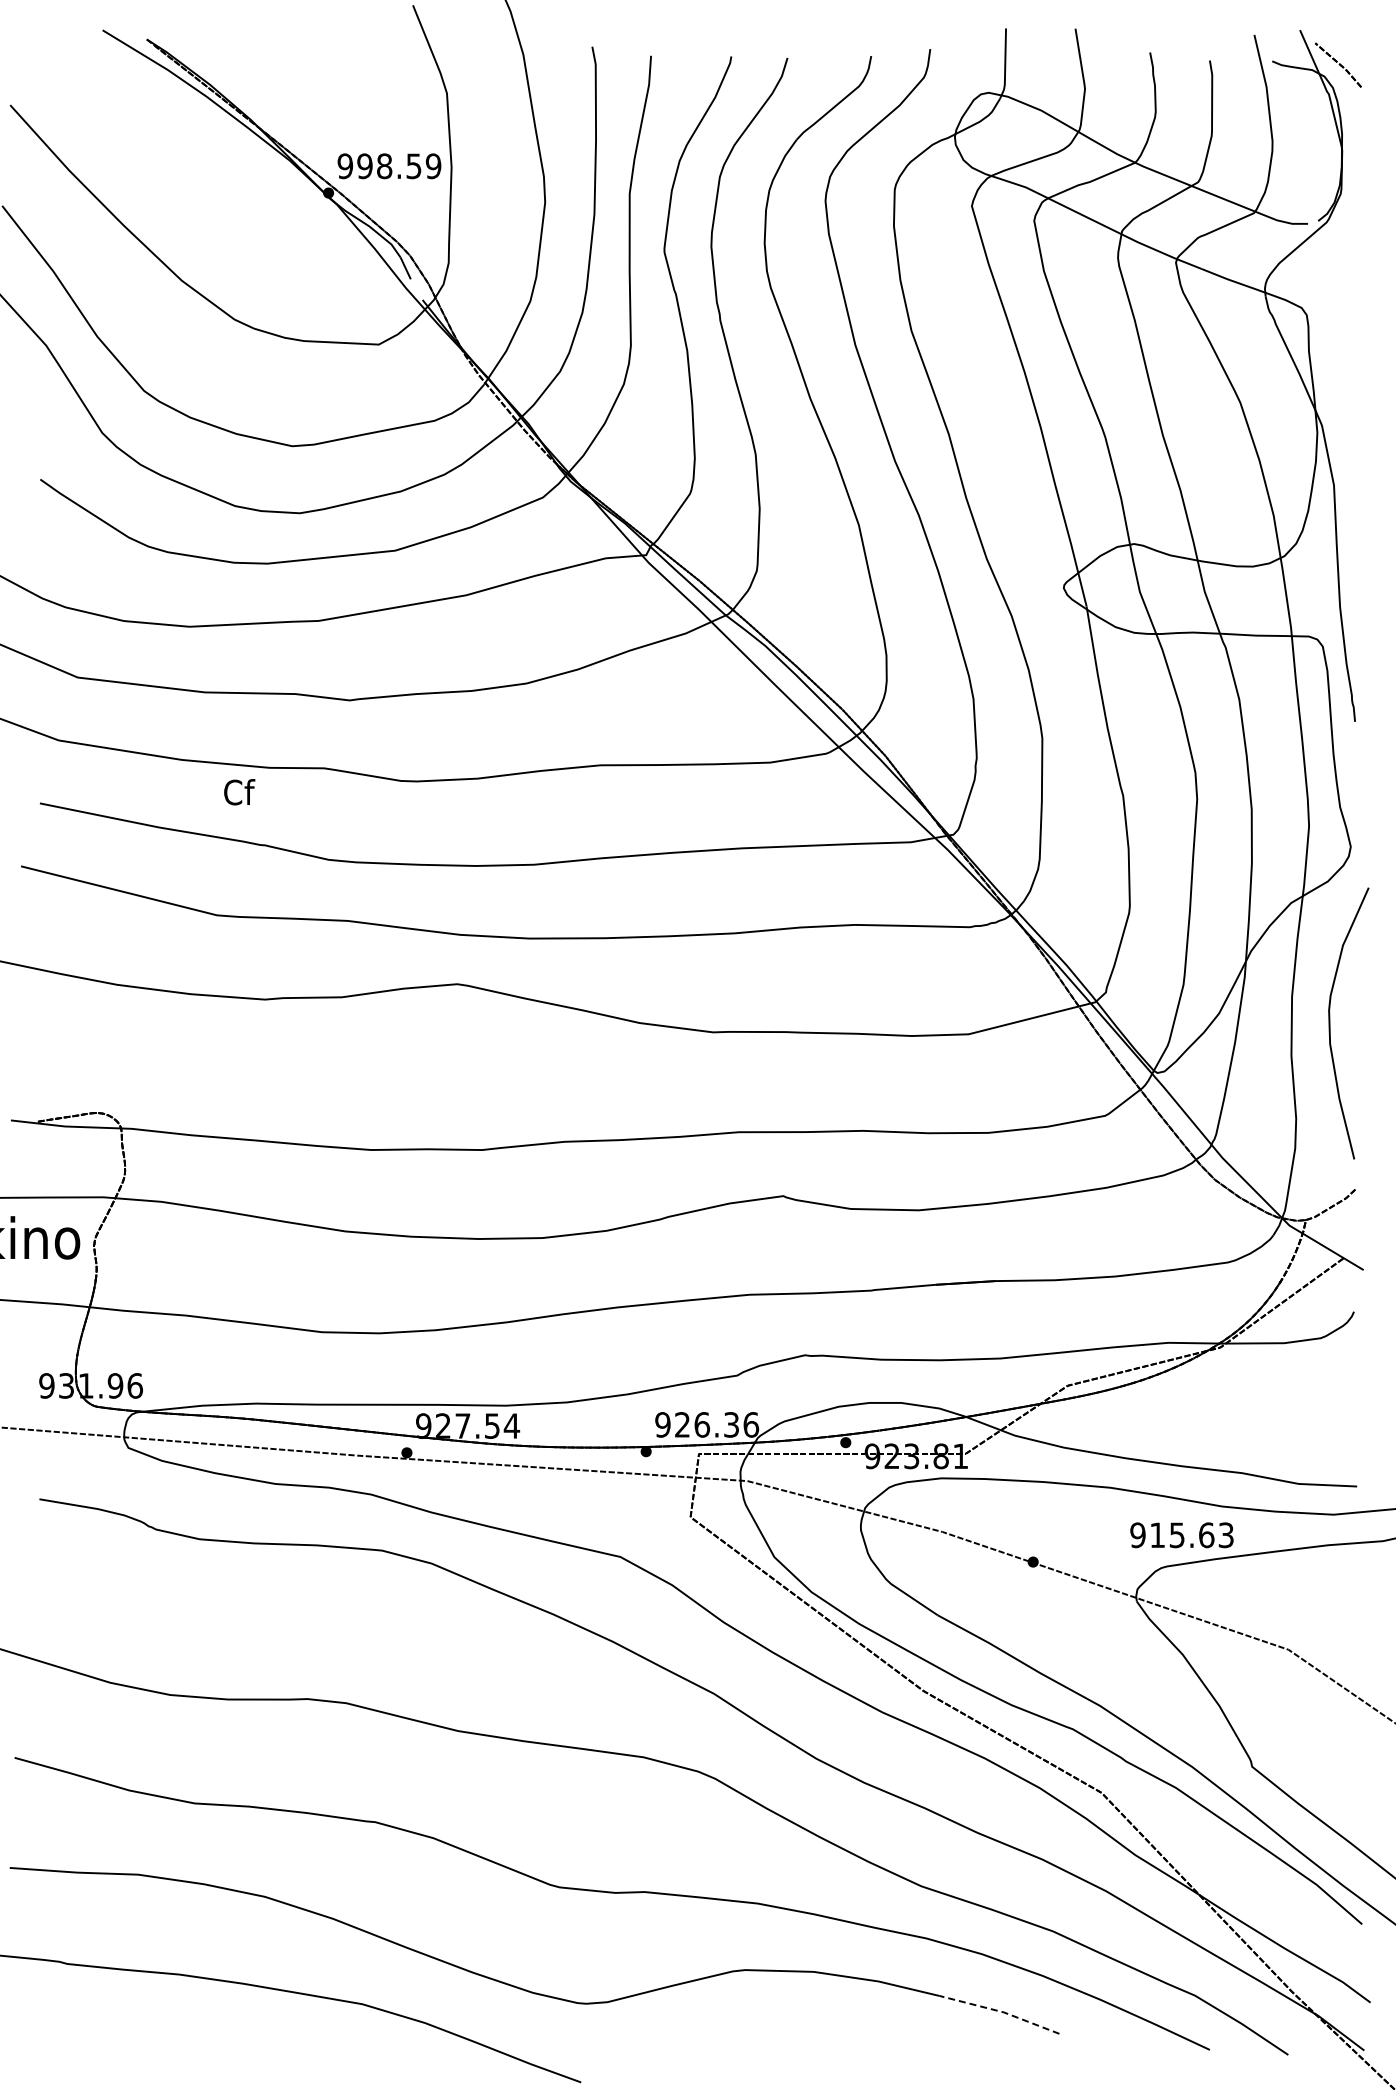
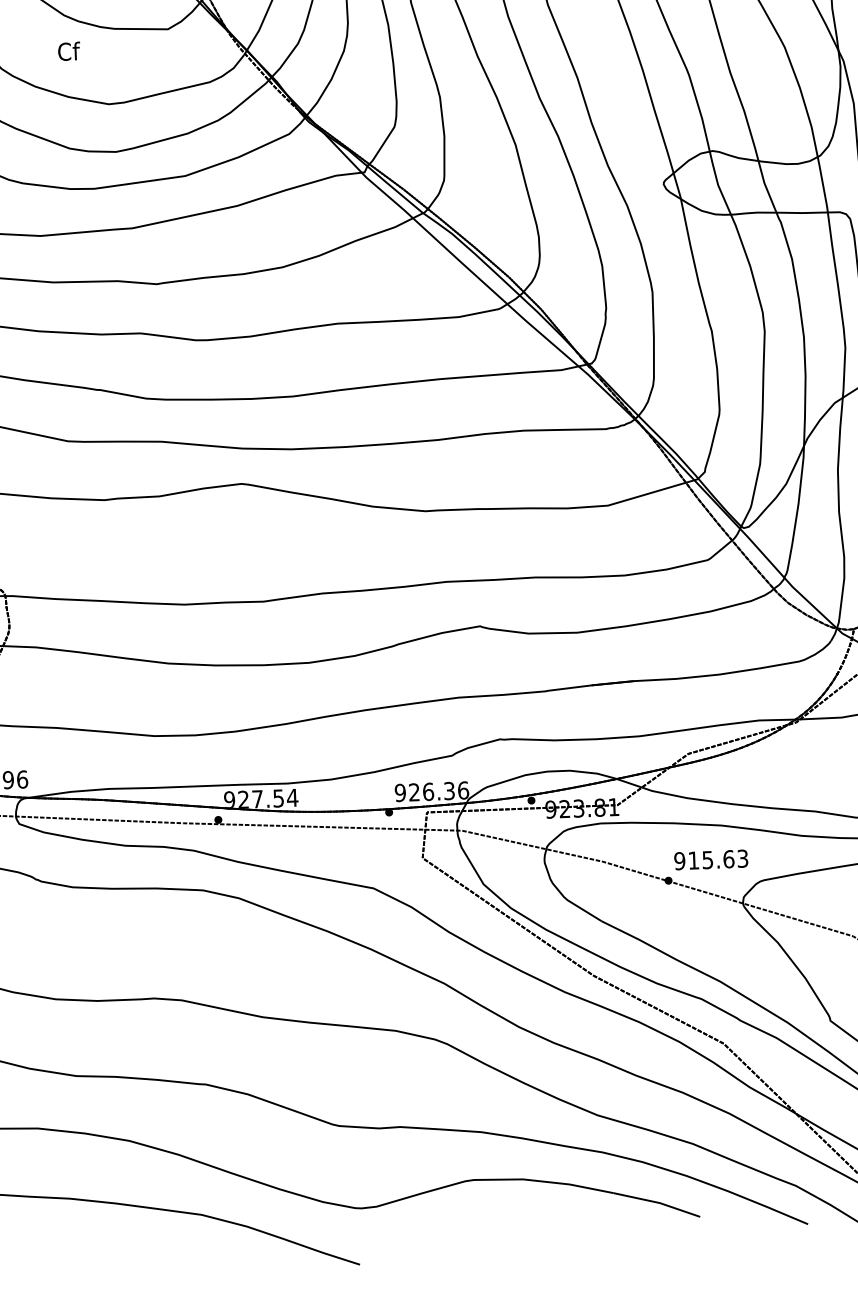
text: (239, 792) -> (69, 51), moved
text: (1181, 1535) -> (710, 860), moved
line: (1001, 2011) -> (658, 1202), dashed -> solid

